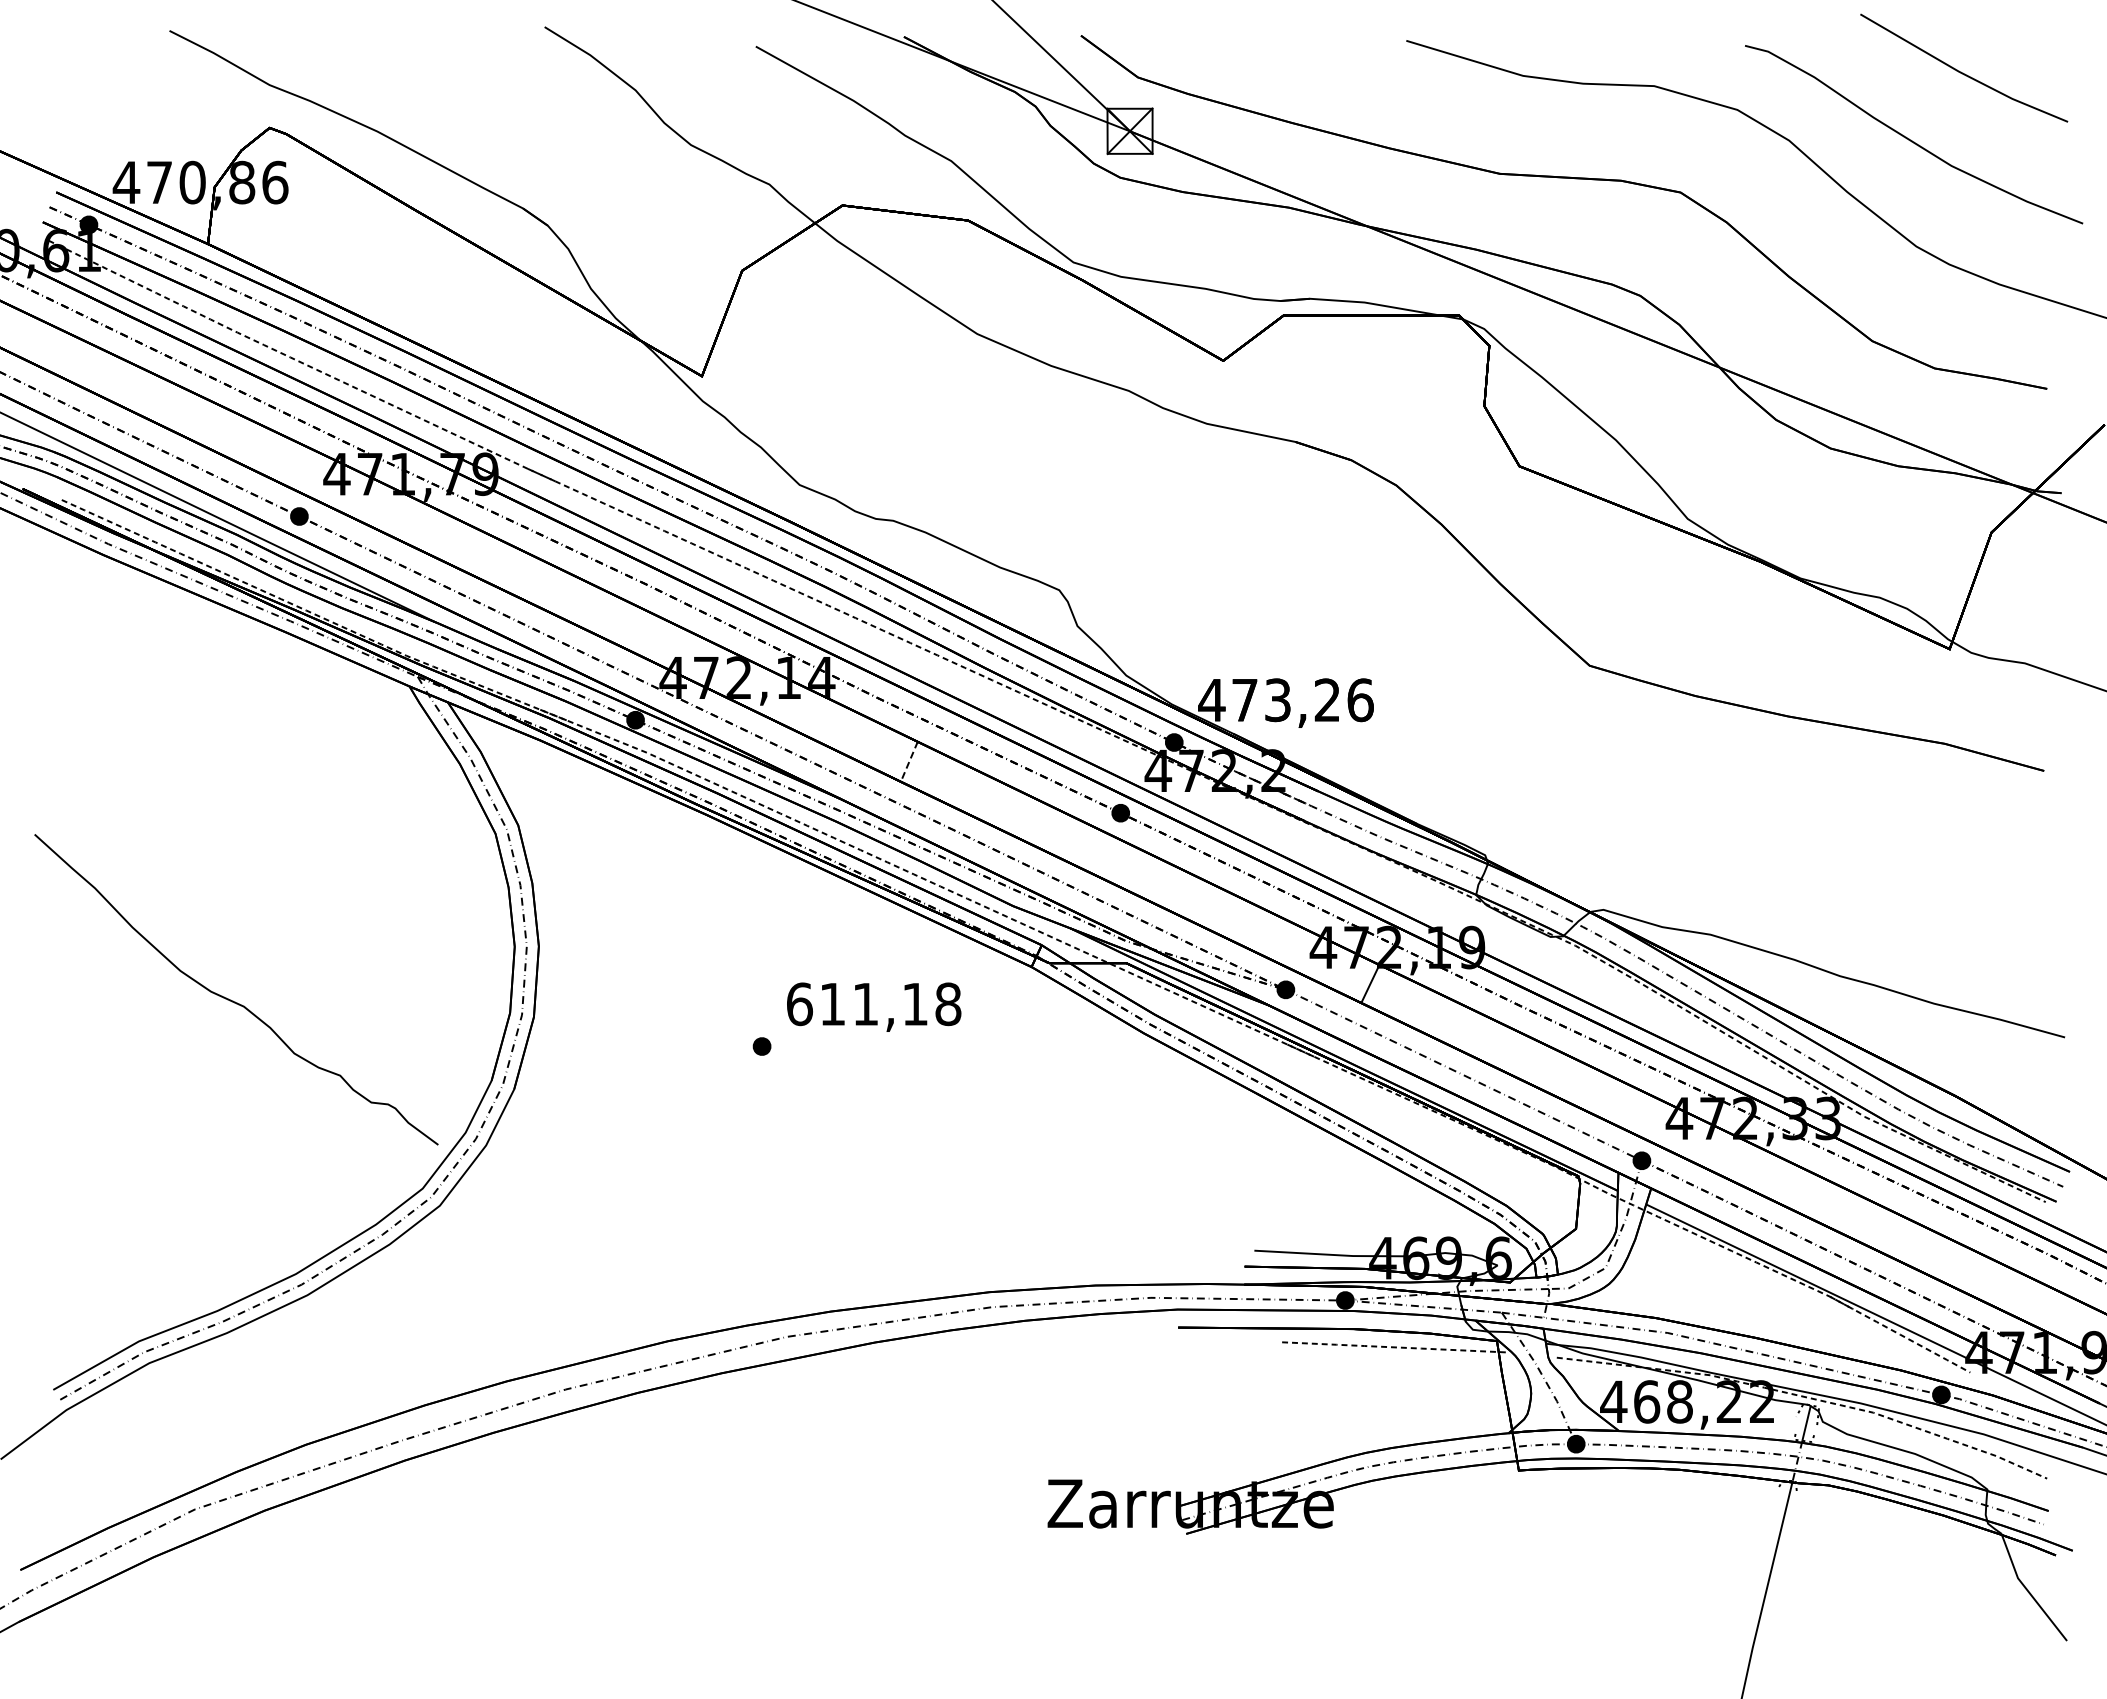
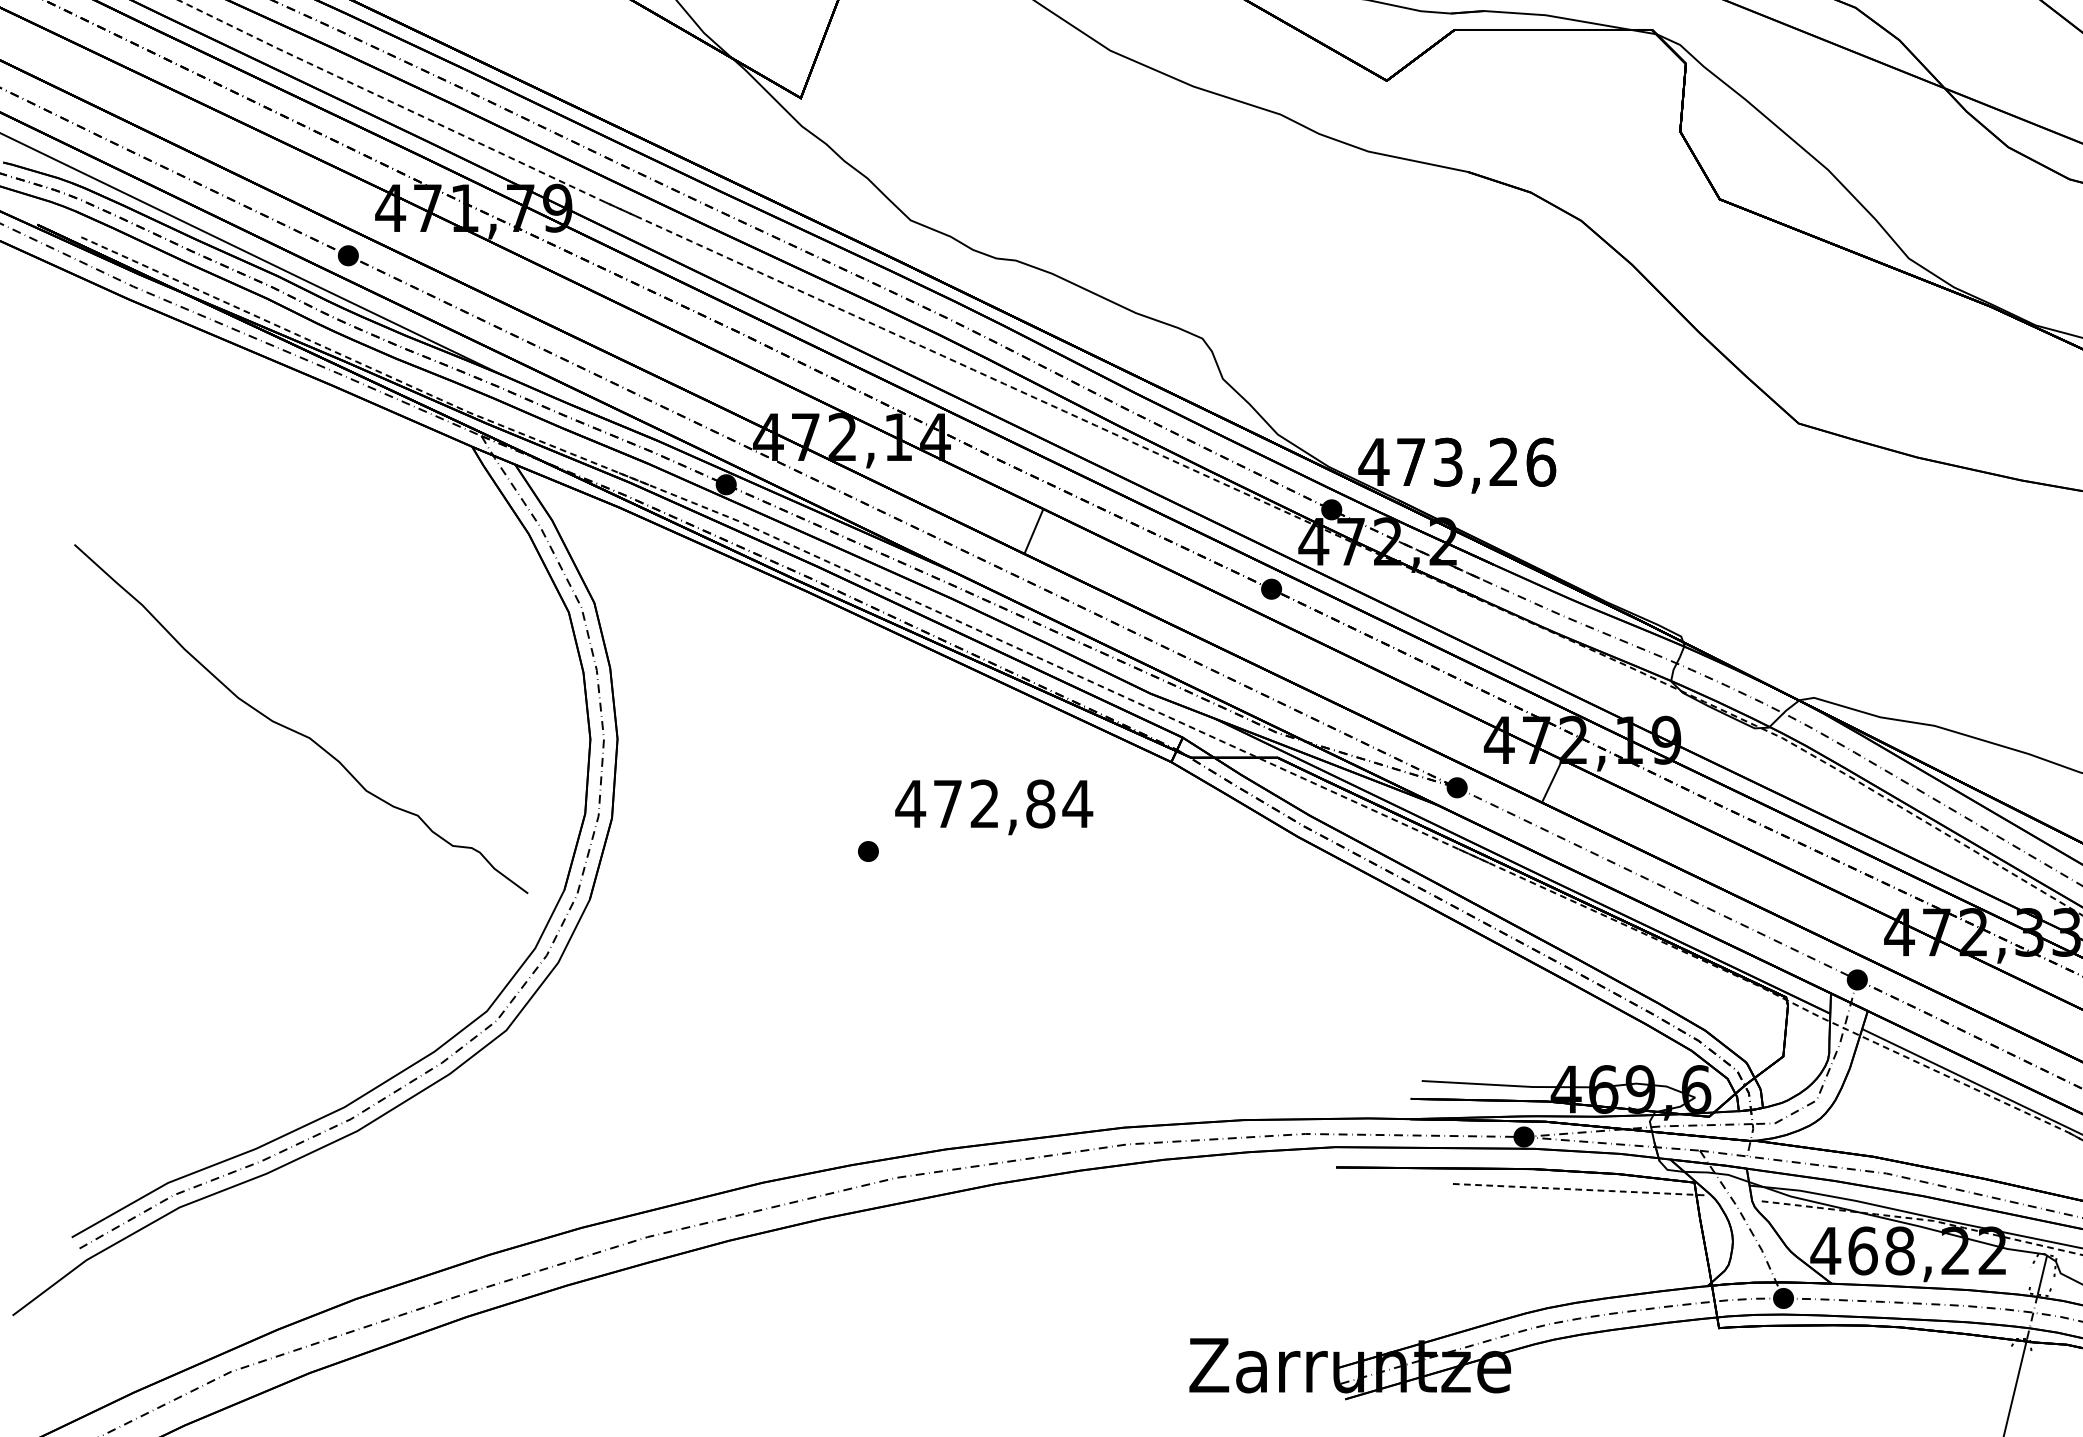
line: (909, 761) -> (1034, 531), dashed -> solid
curve: (233, 1000) -> (297, 731), moved
text: (873, 1004) -> (993, 804), 611,18 -> 472,84

